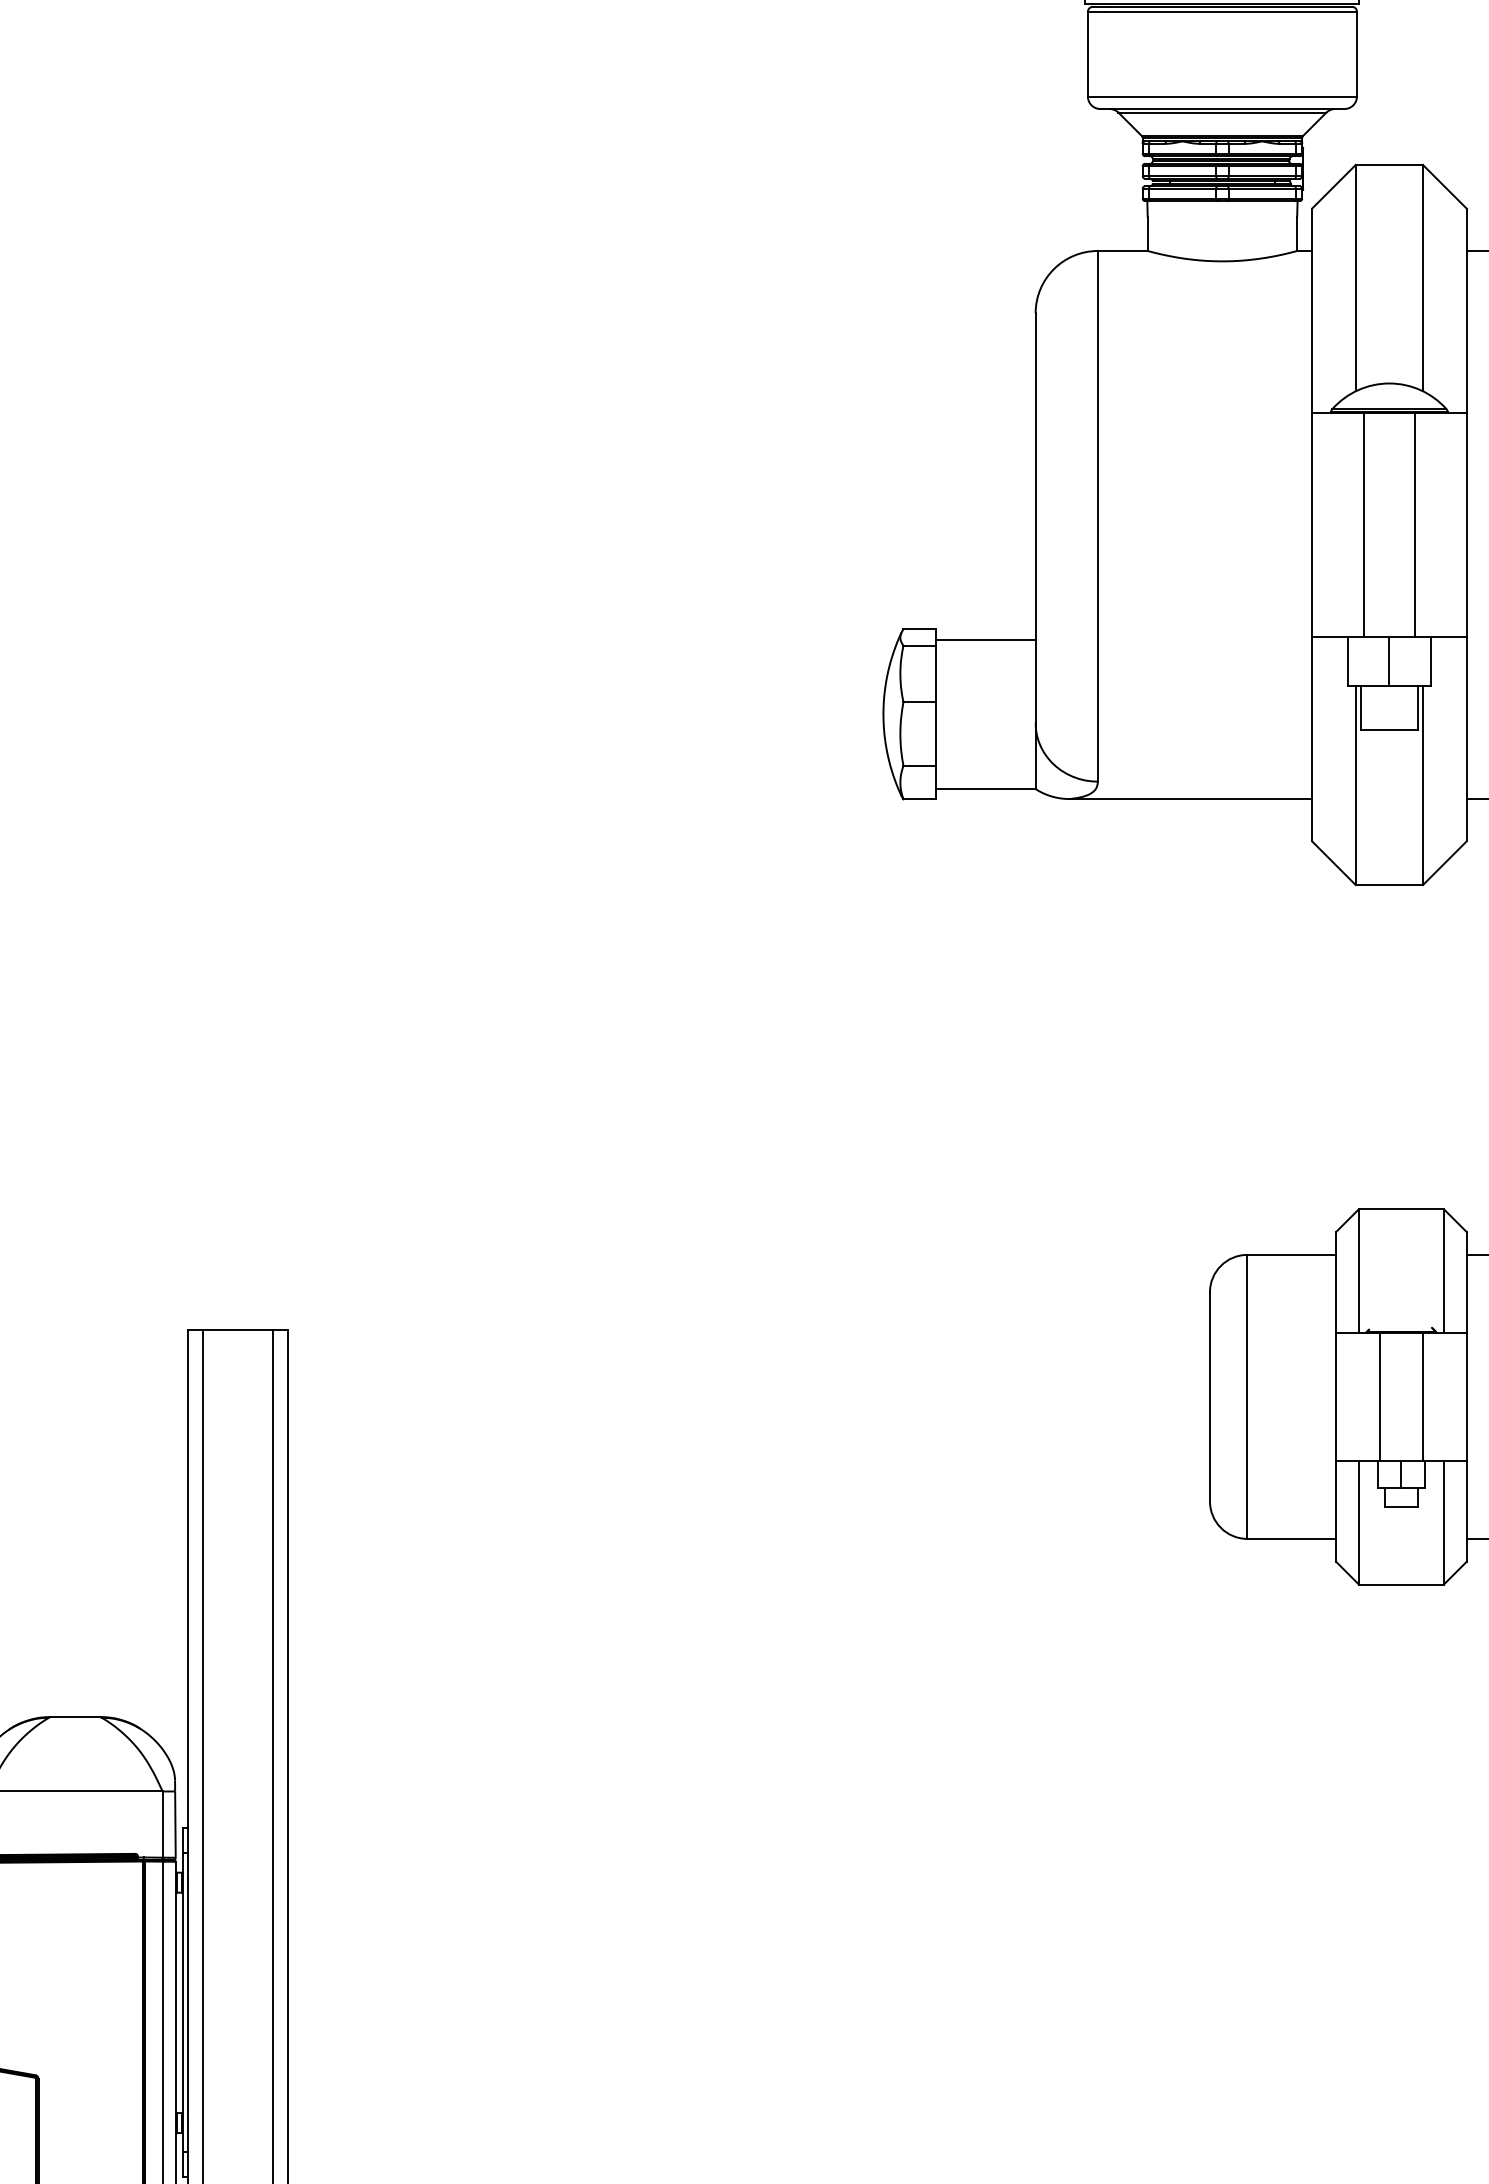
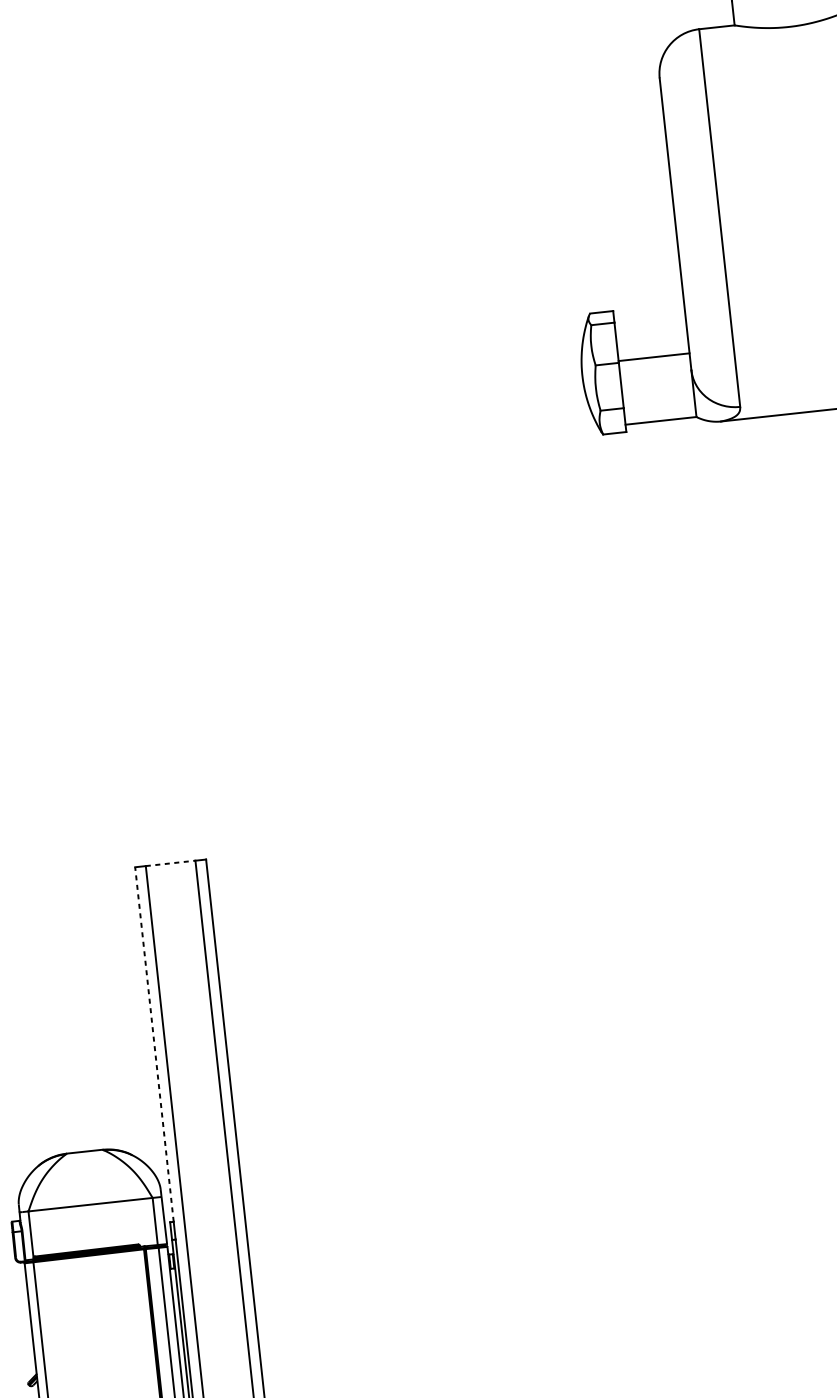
line: (985, 639) -> (653, 357), moved
line: (238, 1329) -> (170, 863), solid -> dashed
line: (188, 1578) -> (154, 1044), solid -> dashed

